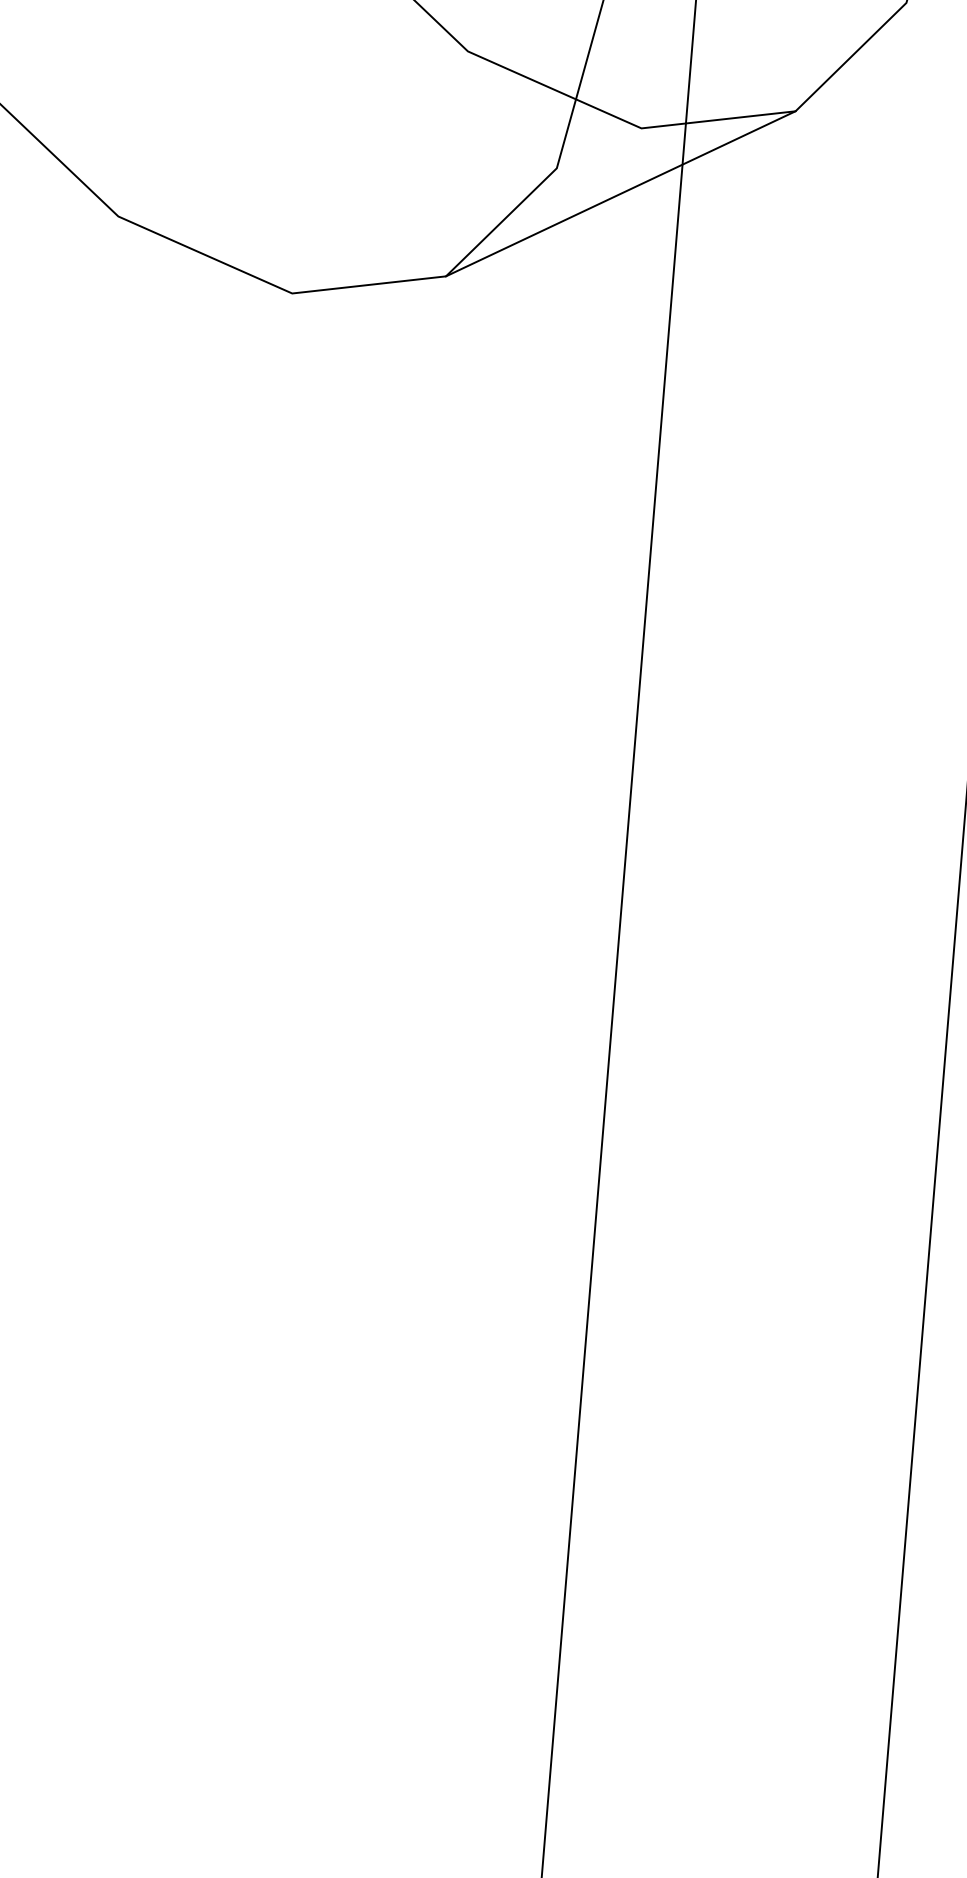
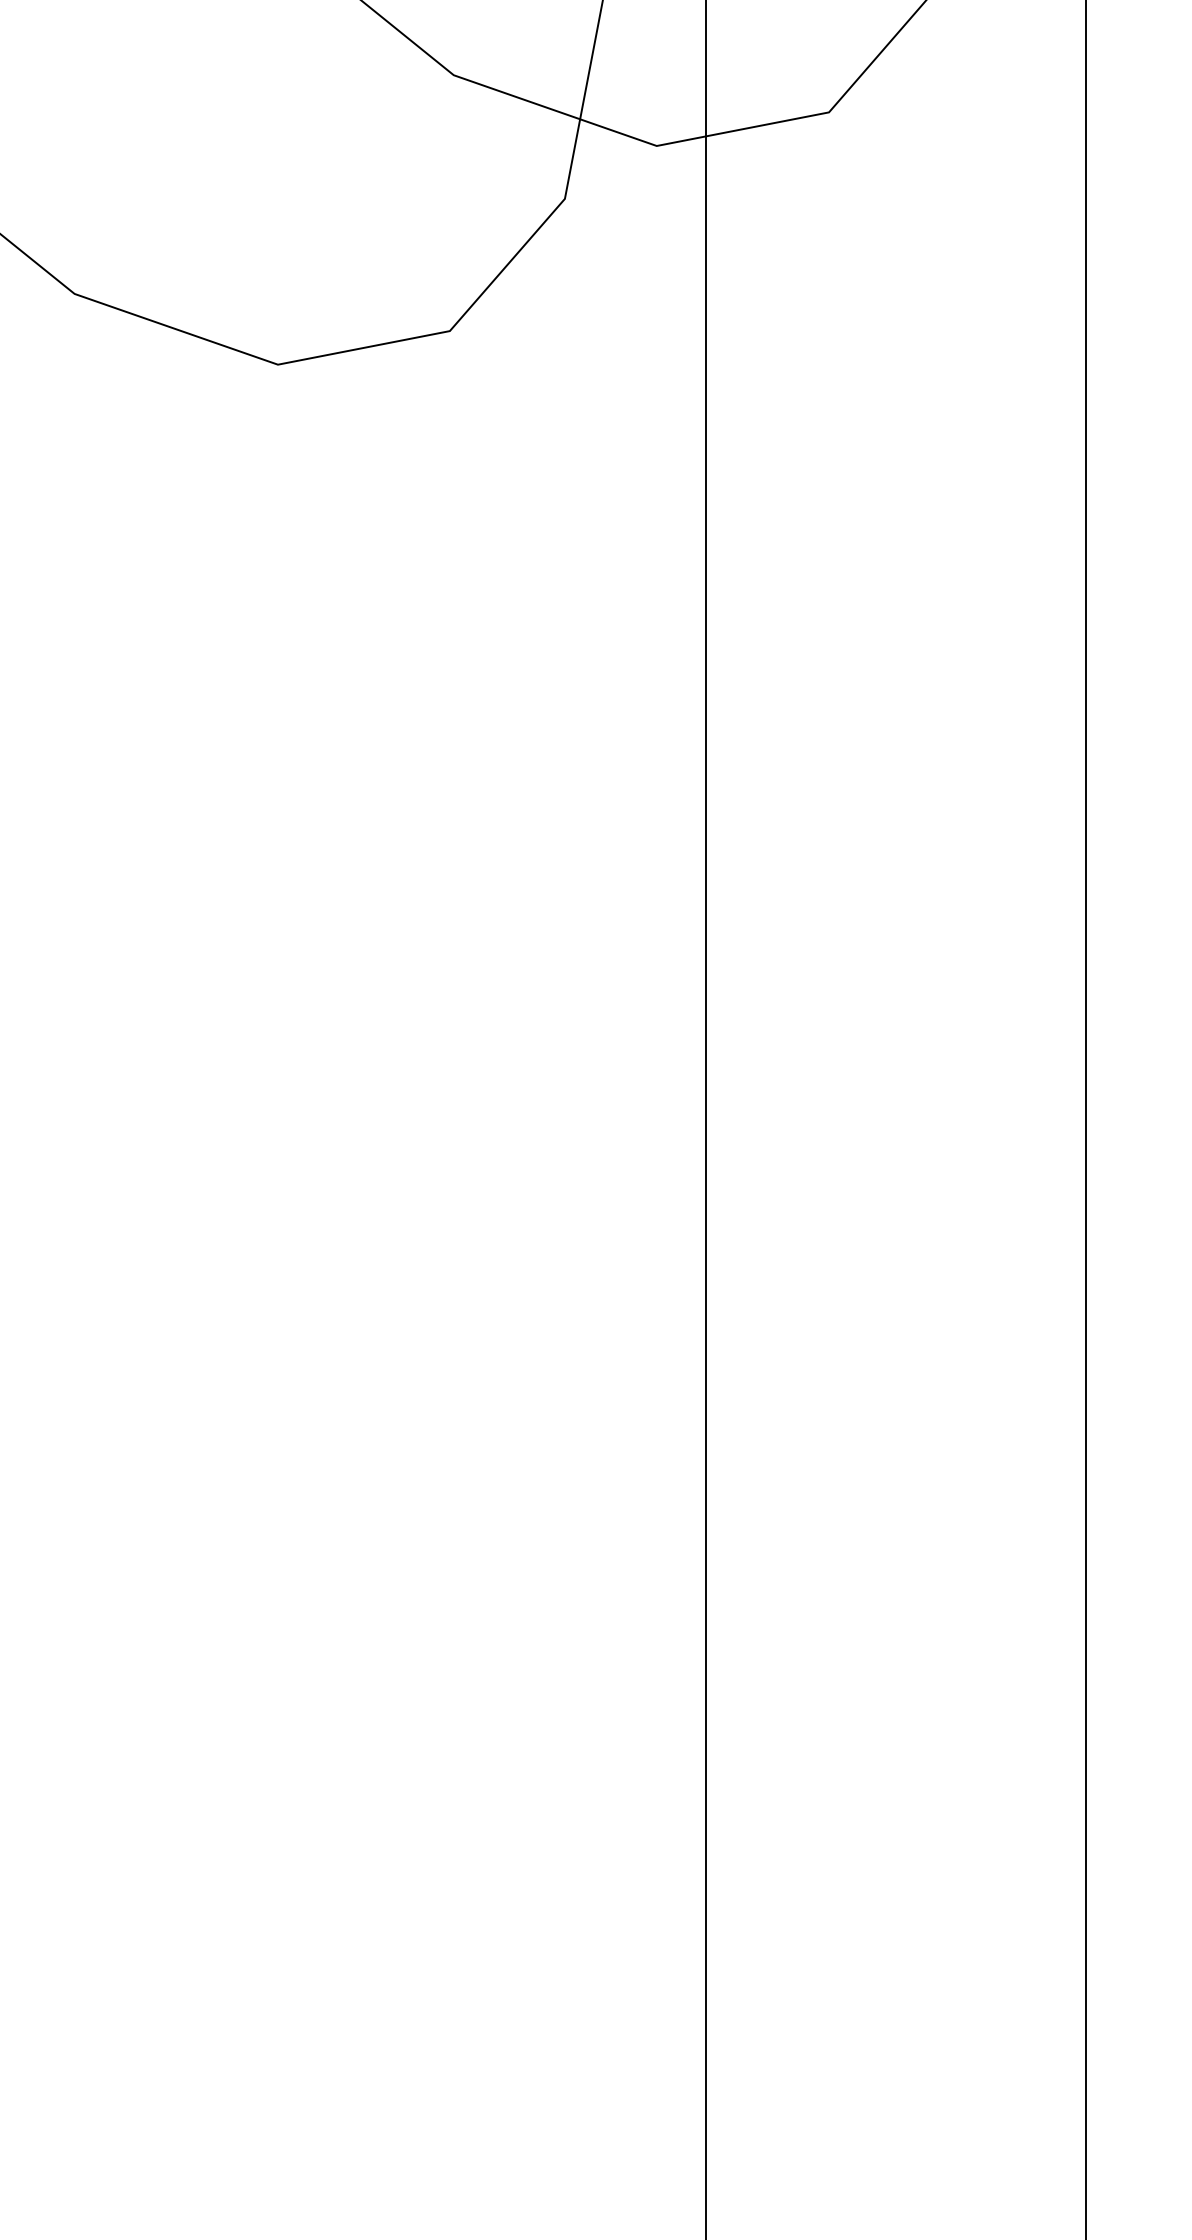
line: (620, 193) -> (639, 221), removed

